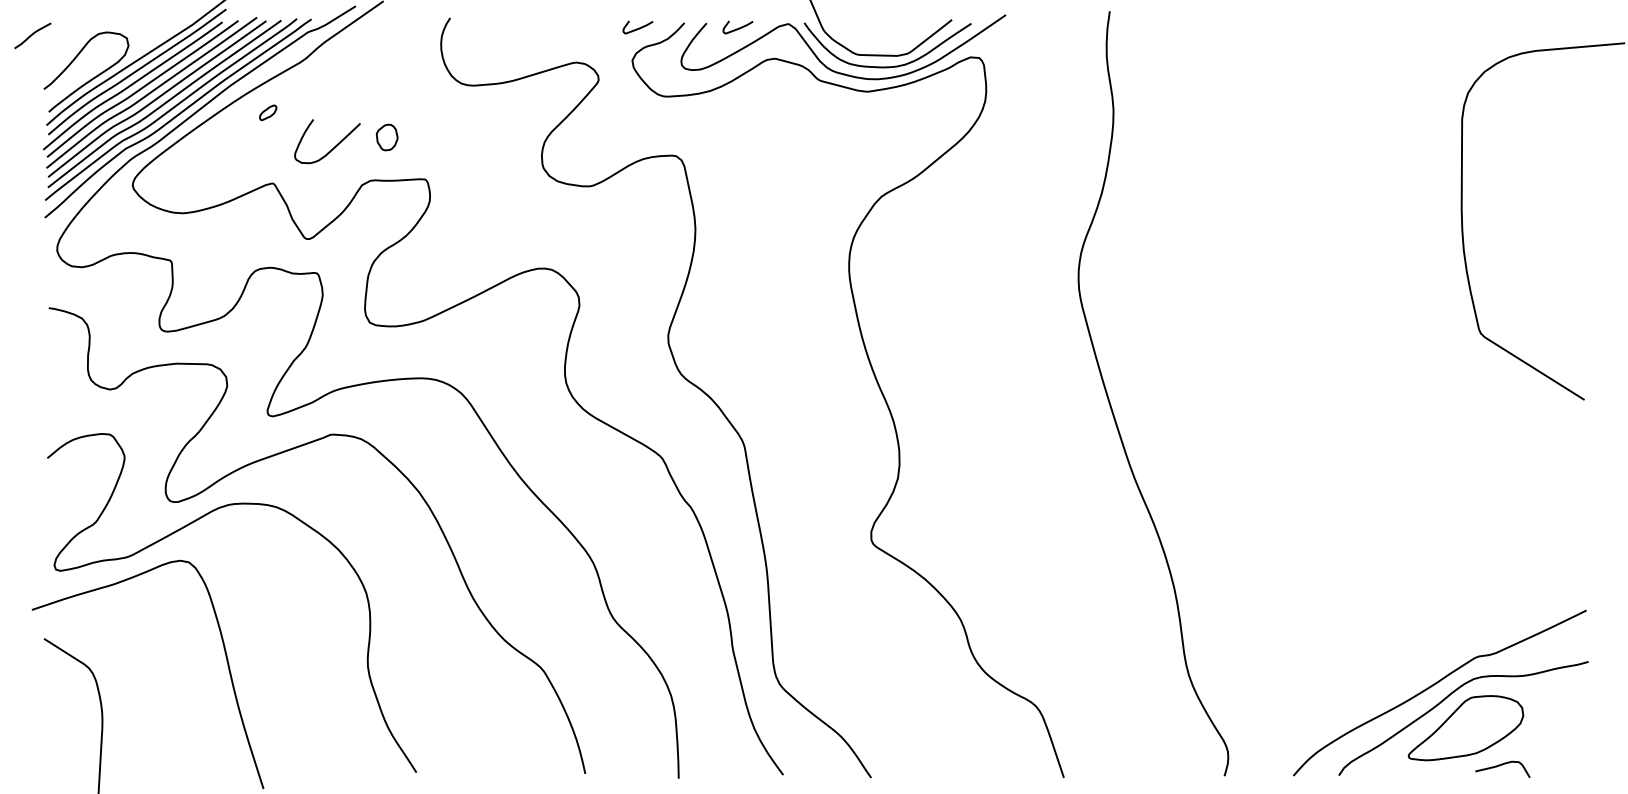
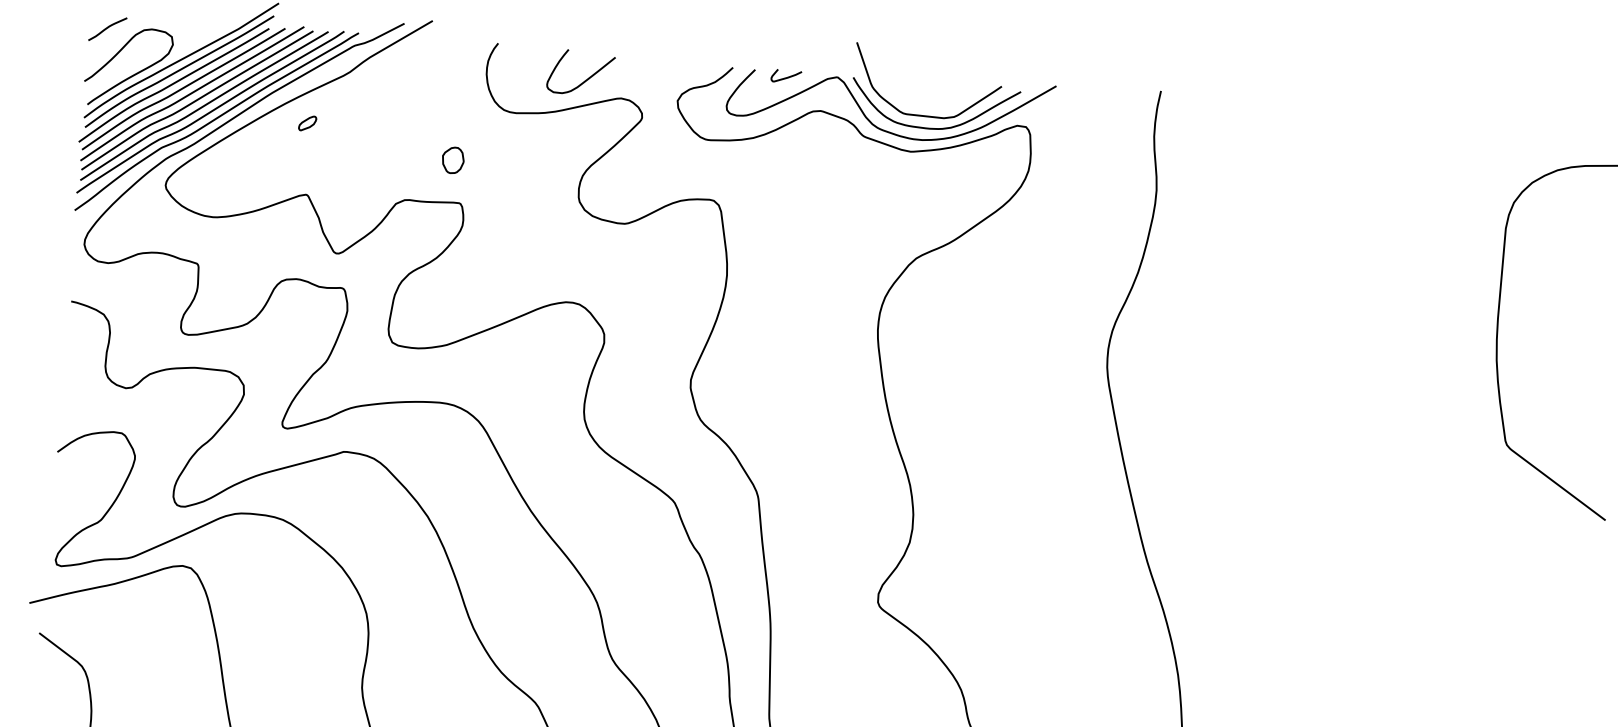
curve: (638, 27) -> (686, 68), removed
curve: (32, 35) -> (107, 28), moved
part: (386, 137) -> (452, 160), moved
curve: (333, 147) -> (586, 79), moved

